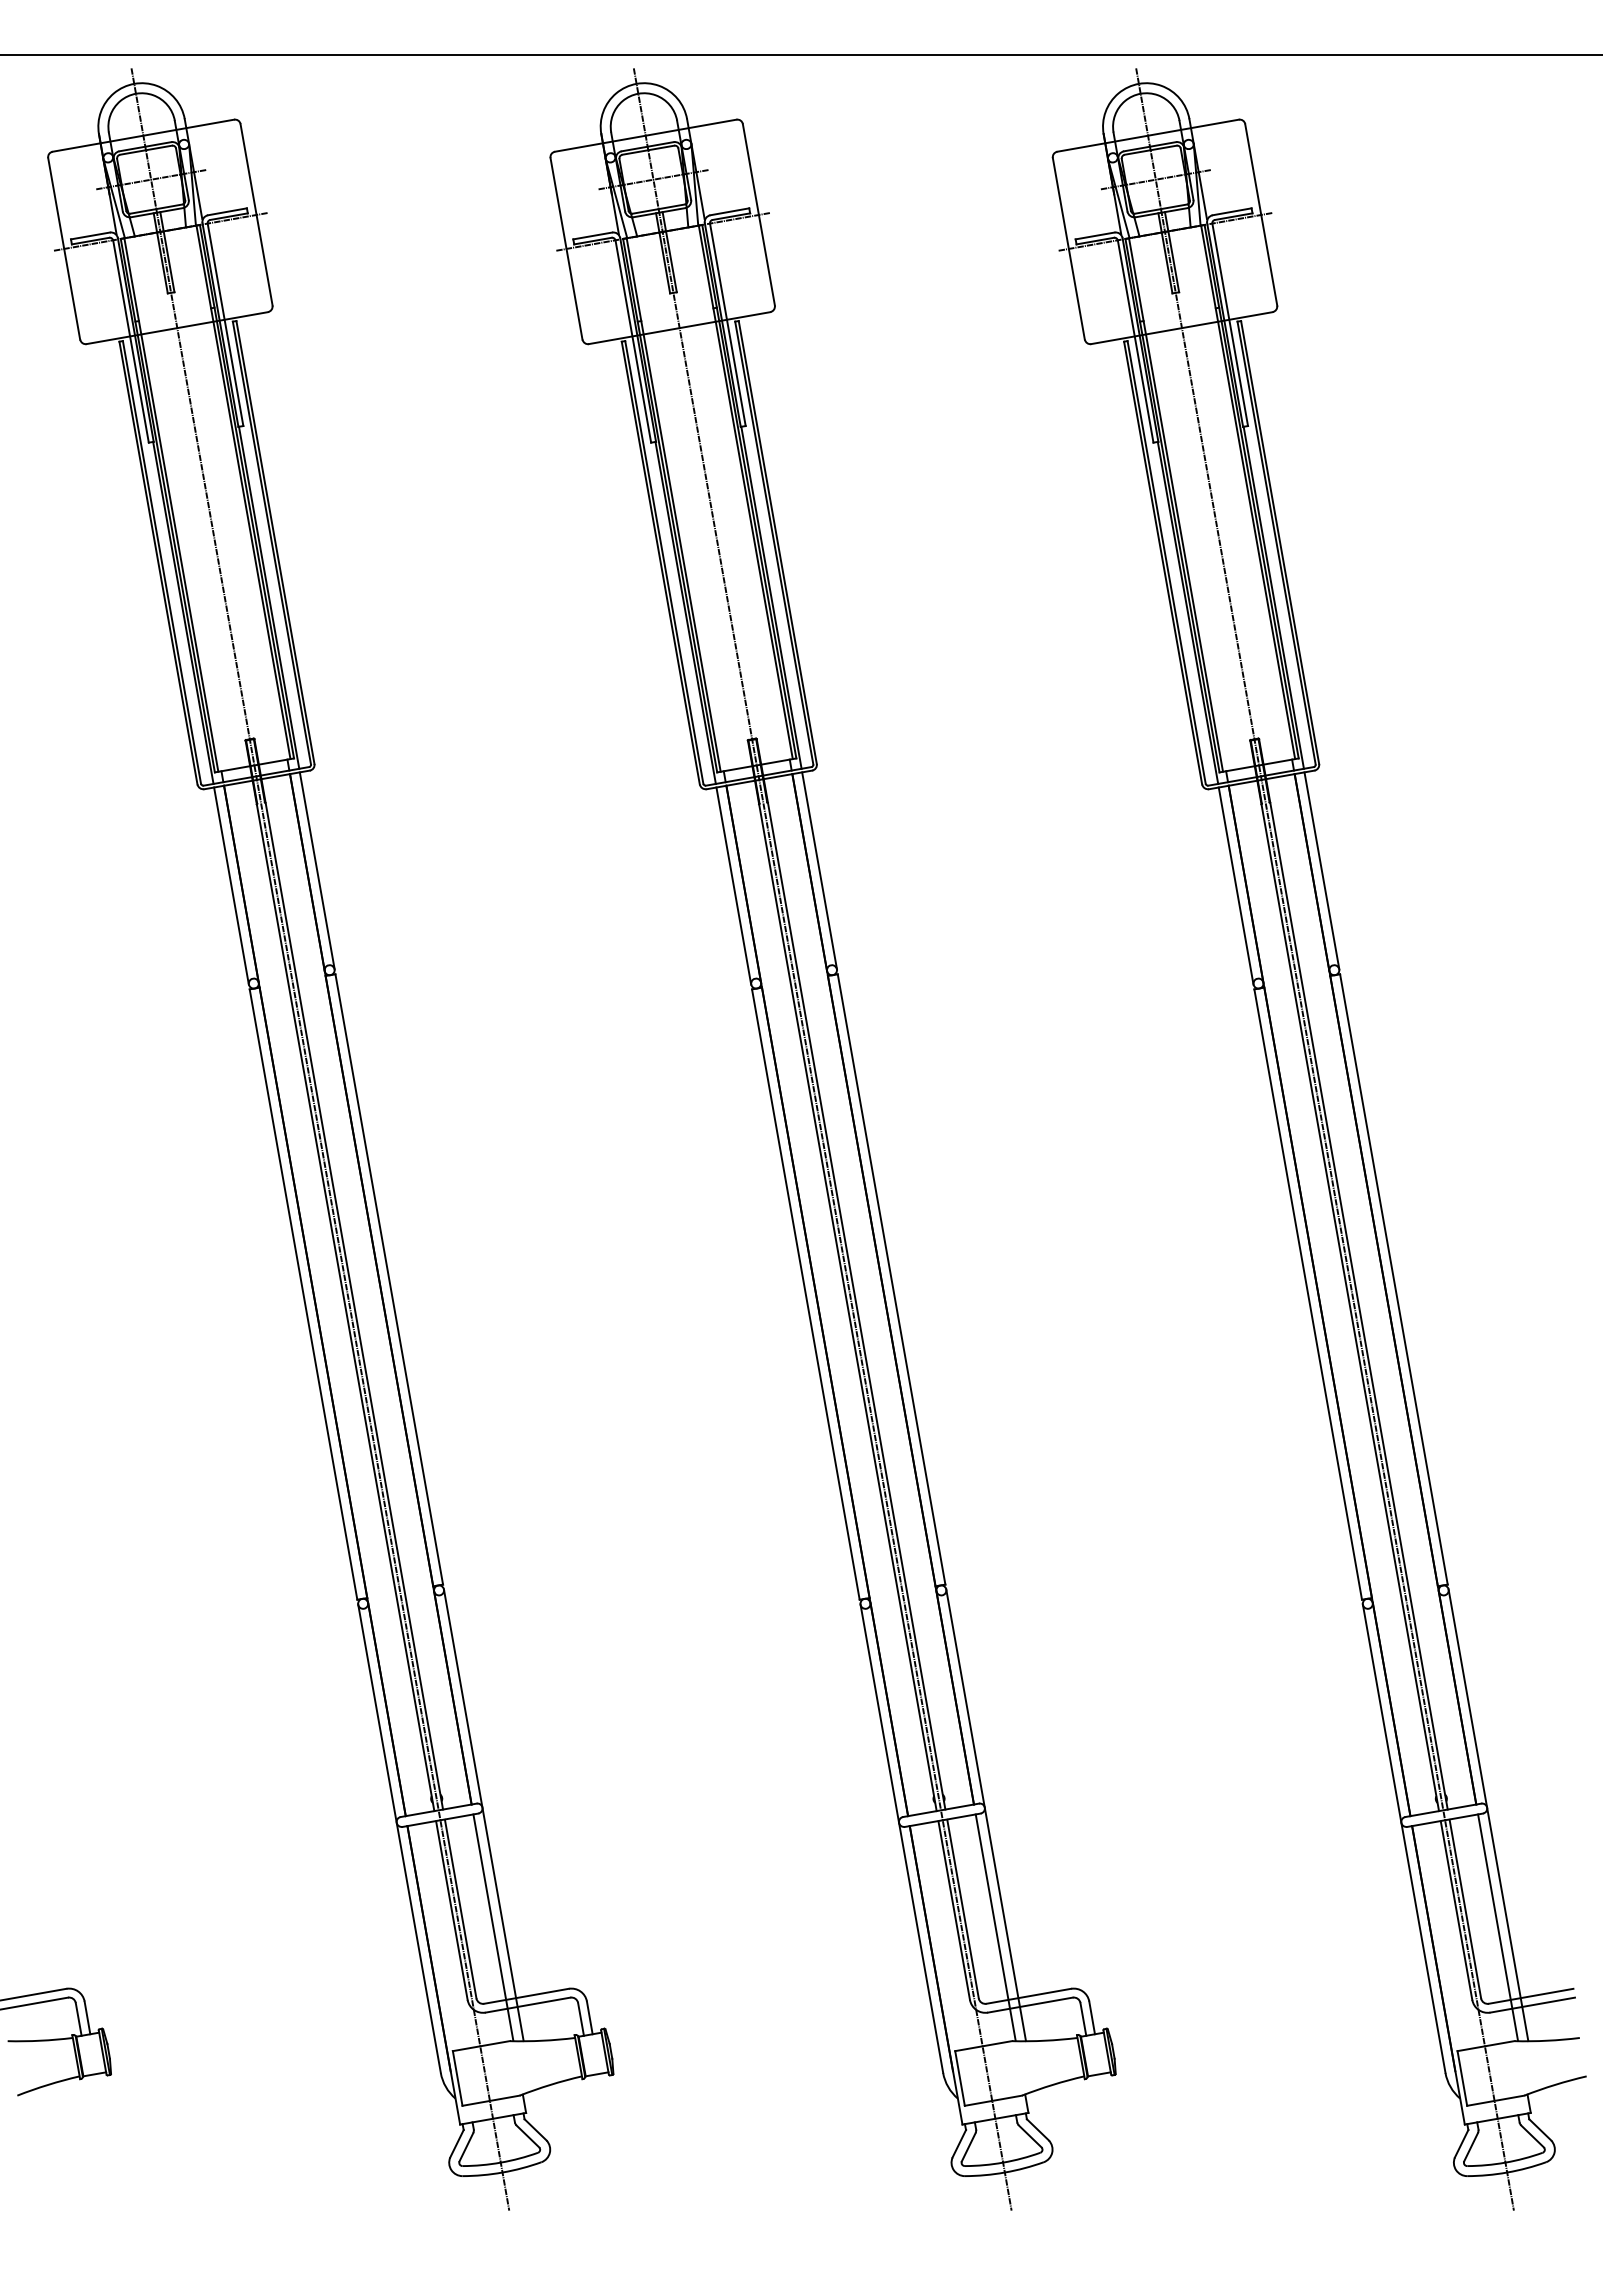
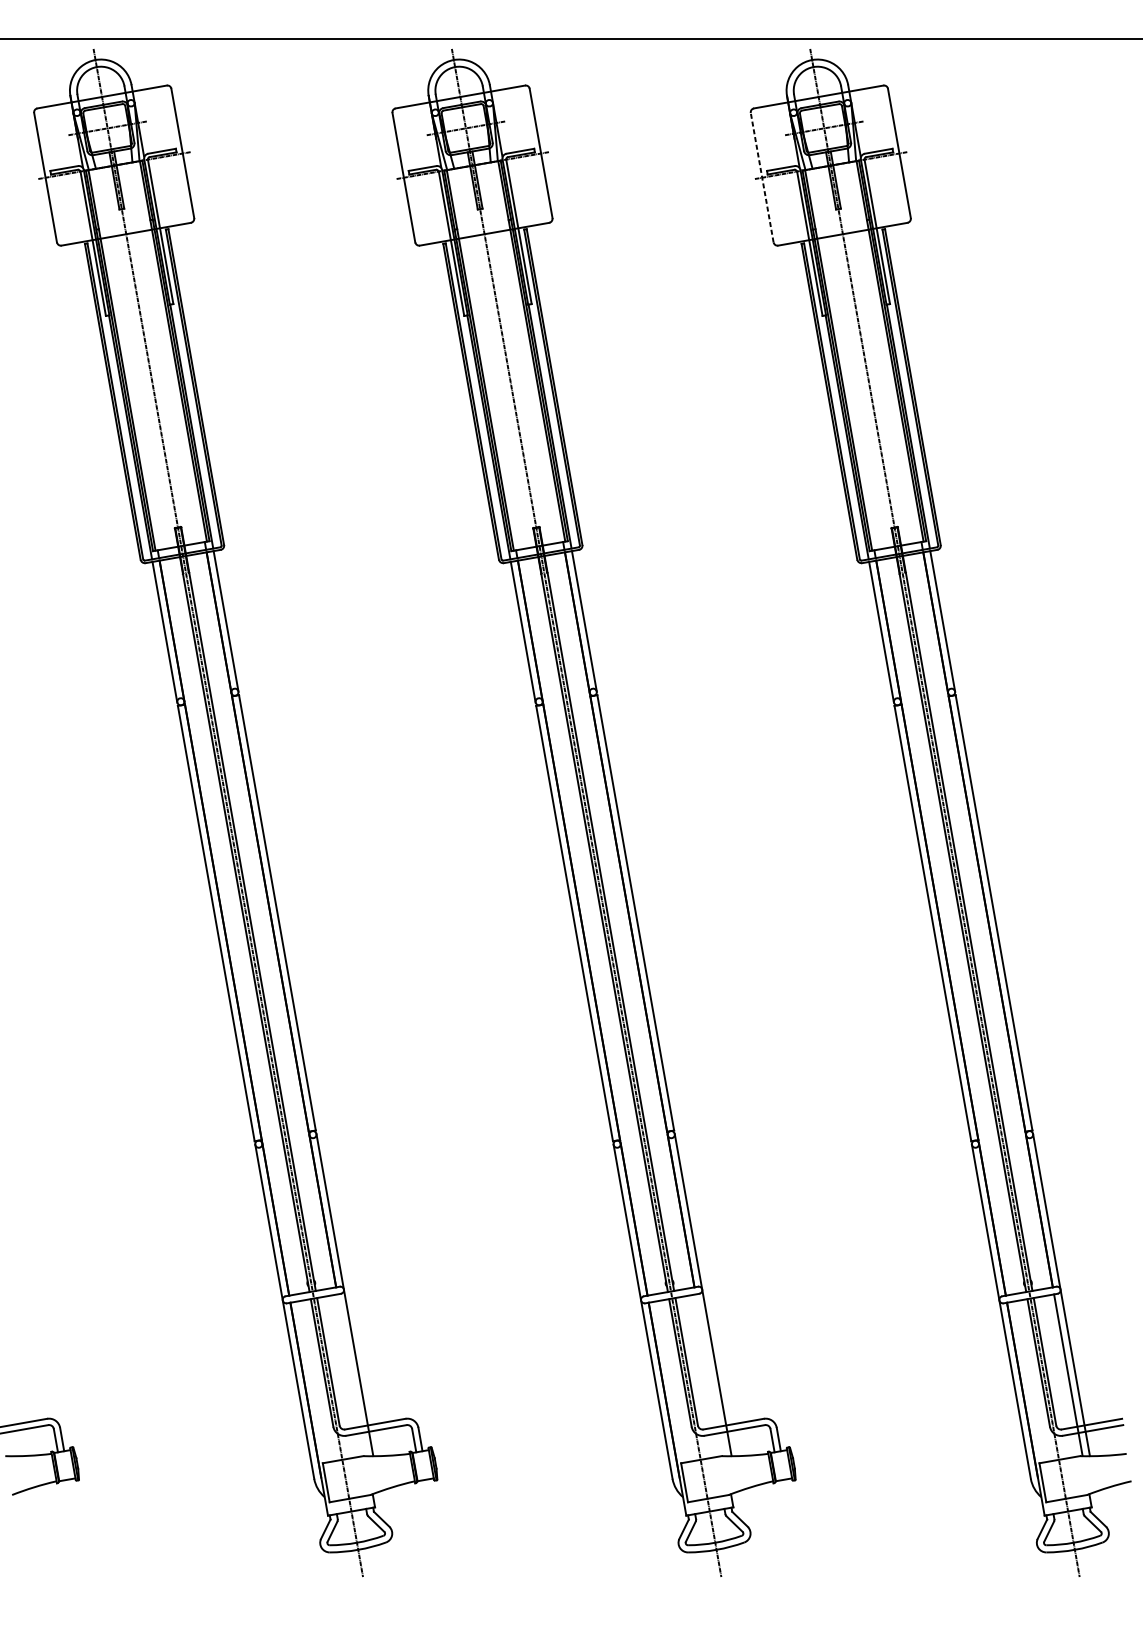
line: (1068, 248) -> (761, 177), solid -> dashed
line: (493, 1927) -> (351, 1375), removed
line: (995, 1927) -> (709, 1375), removed

